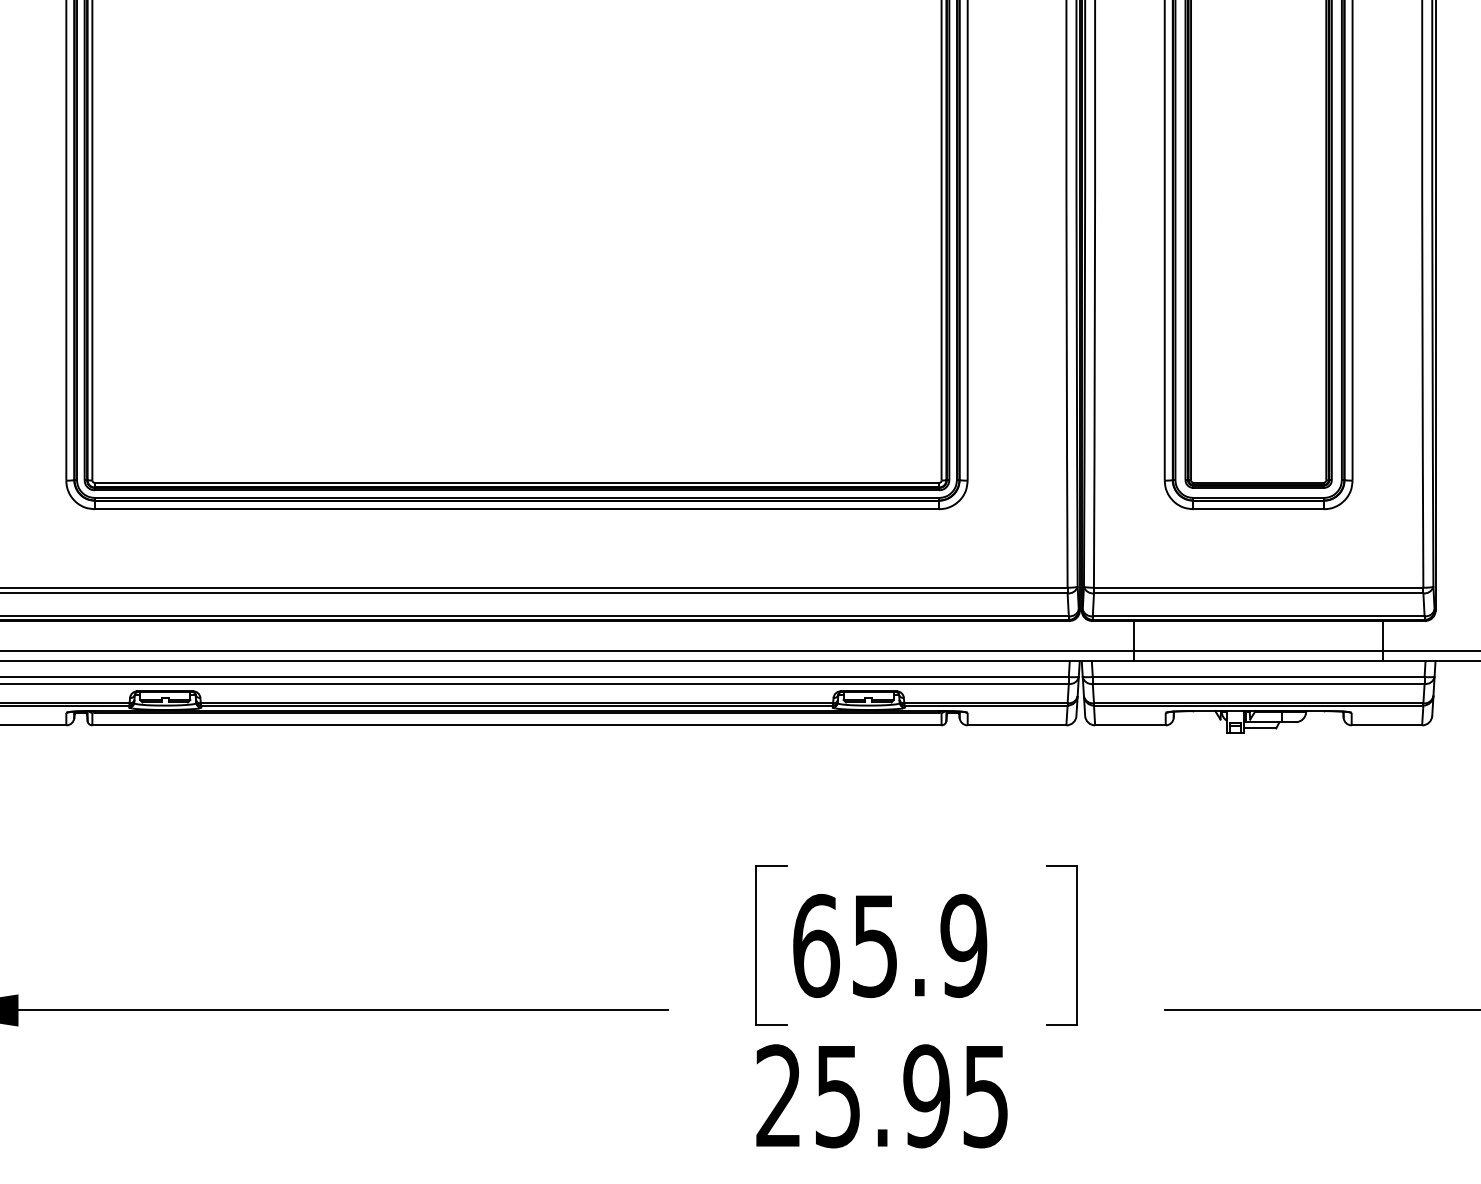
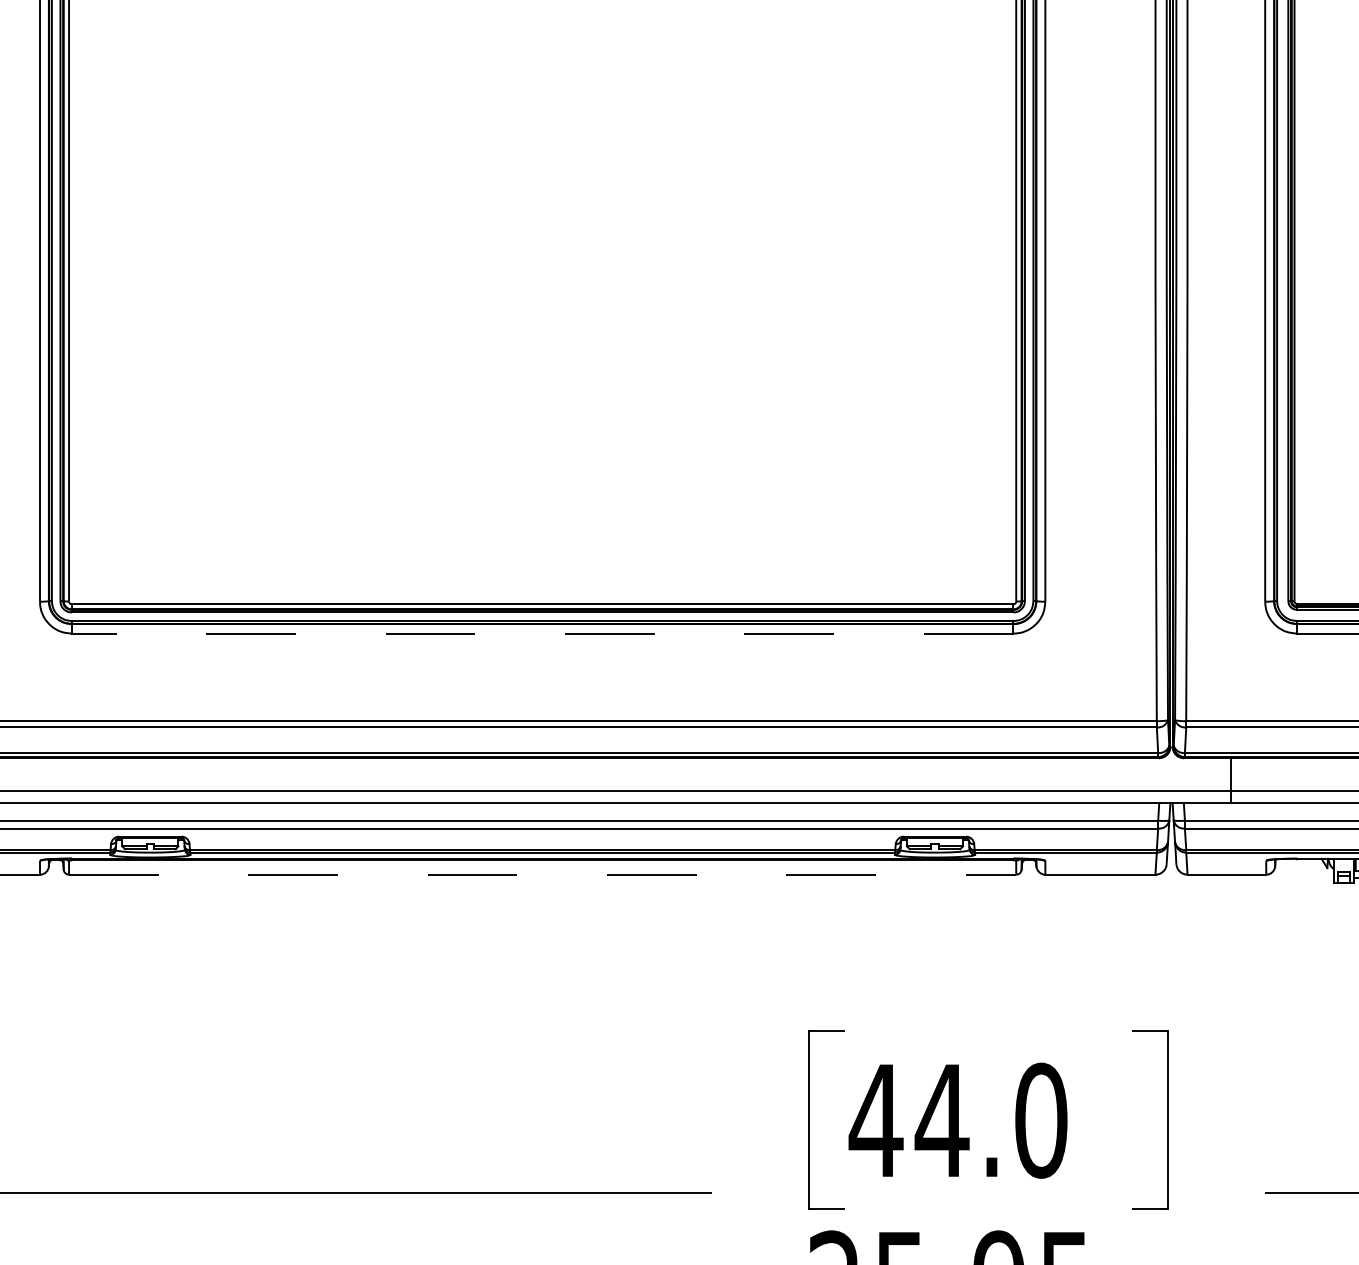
line: (516, 509) -> (542, 633), solid -> dashed
line: (516, 725) -> (542, 874), solid -> dashed
text: (889, 945) -> (958, 1120), 65.9 -> 44.0

